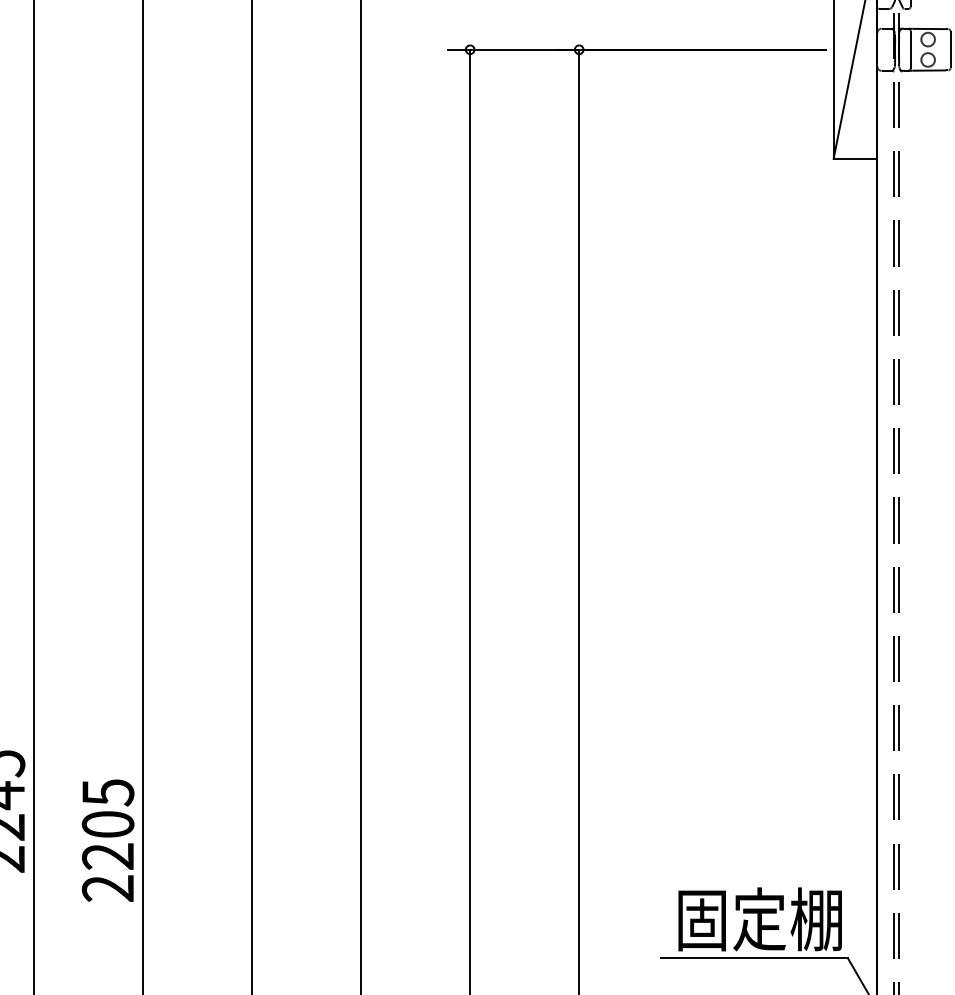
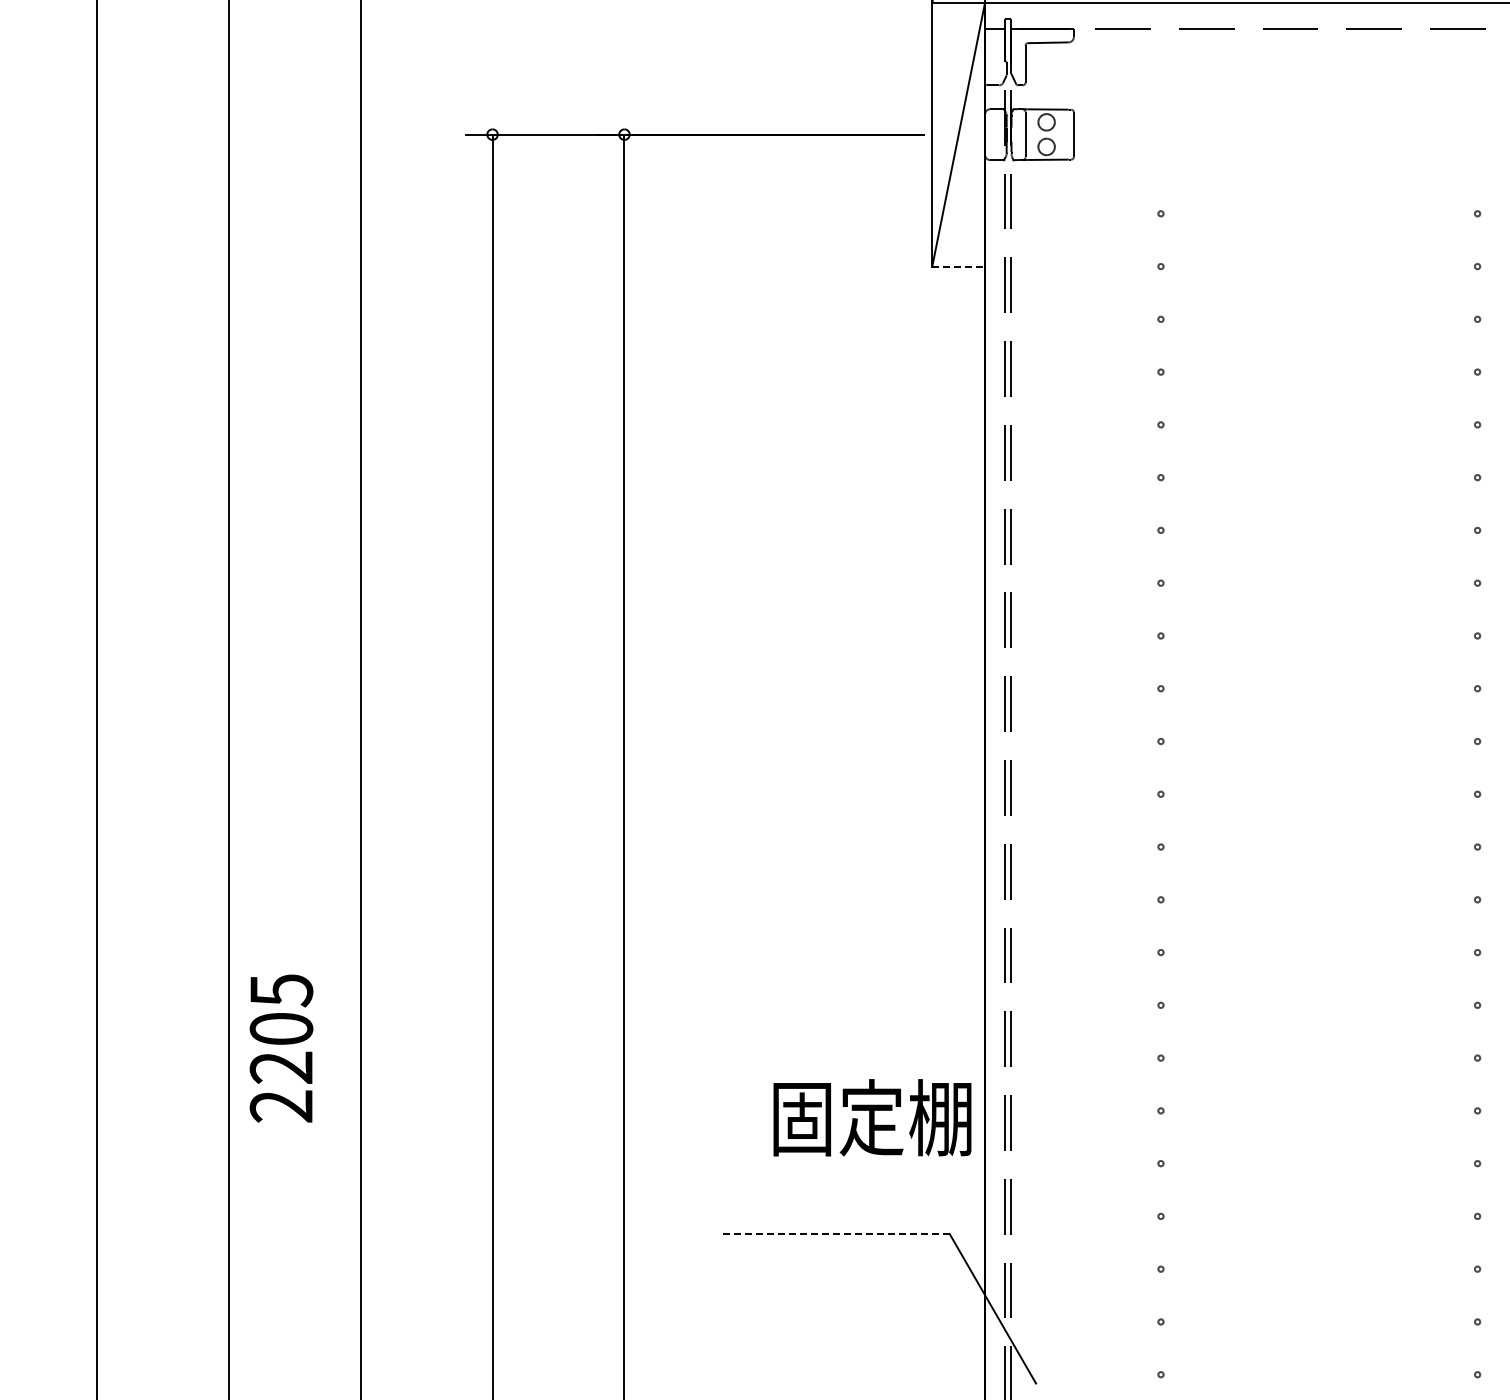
line: (856, 158) -> (959, 266), solid -> dashed
text: (108, 840) -> (281, 1048), moved
text: (760, 919) -> (872, 1117), moved
line: (753, 958) -> (835, 1234), solid -> dashed

